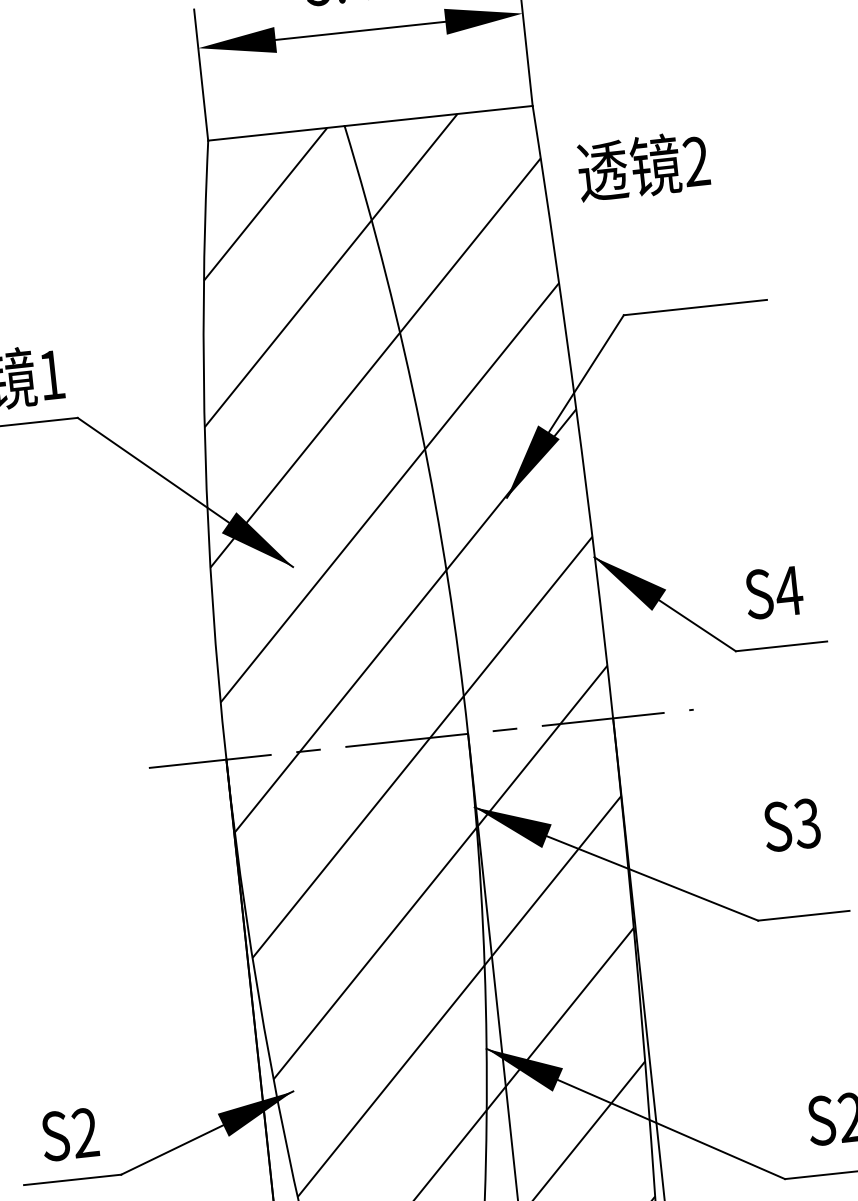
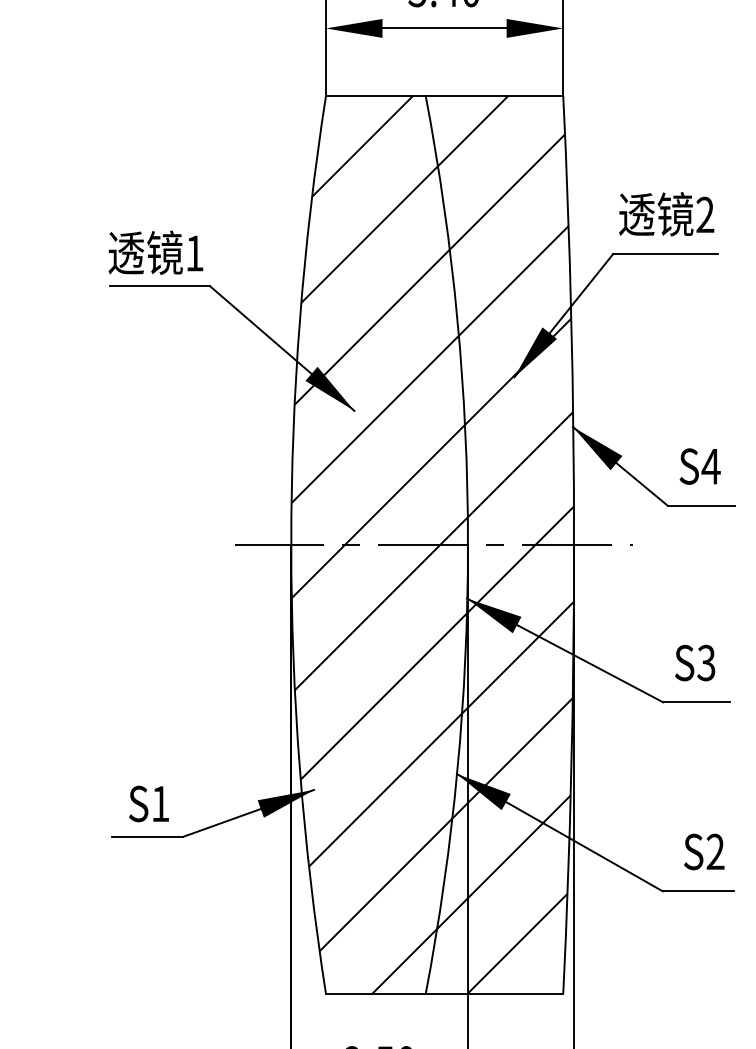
text: (643, 166) -> (666, 214), moved
text: (792, 824) -> (695, 662), moved
text: (85, 1132) -> (160, 803), S2 -> S1

